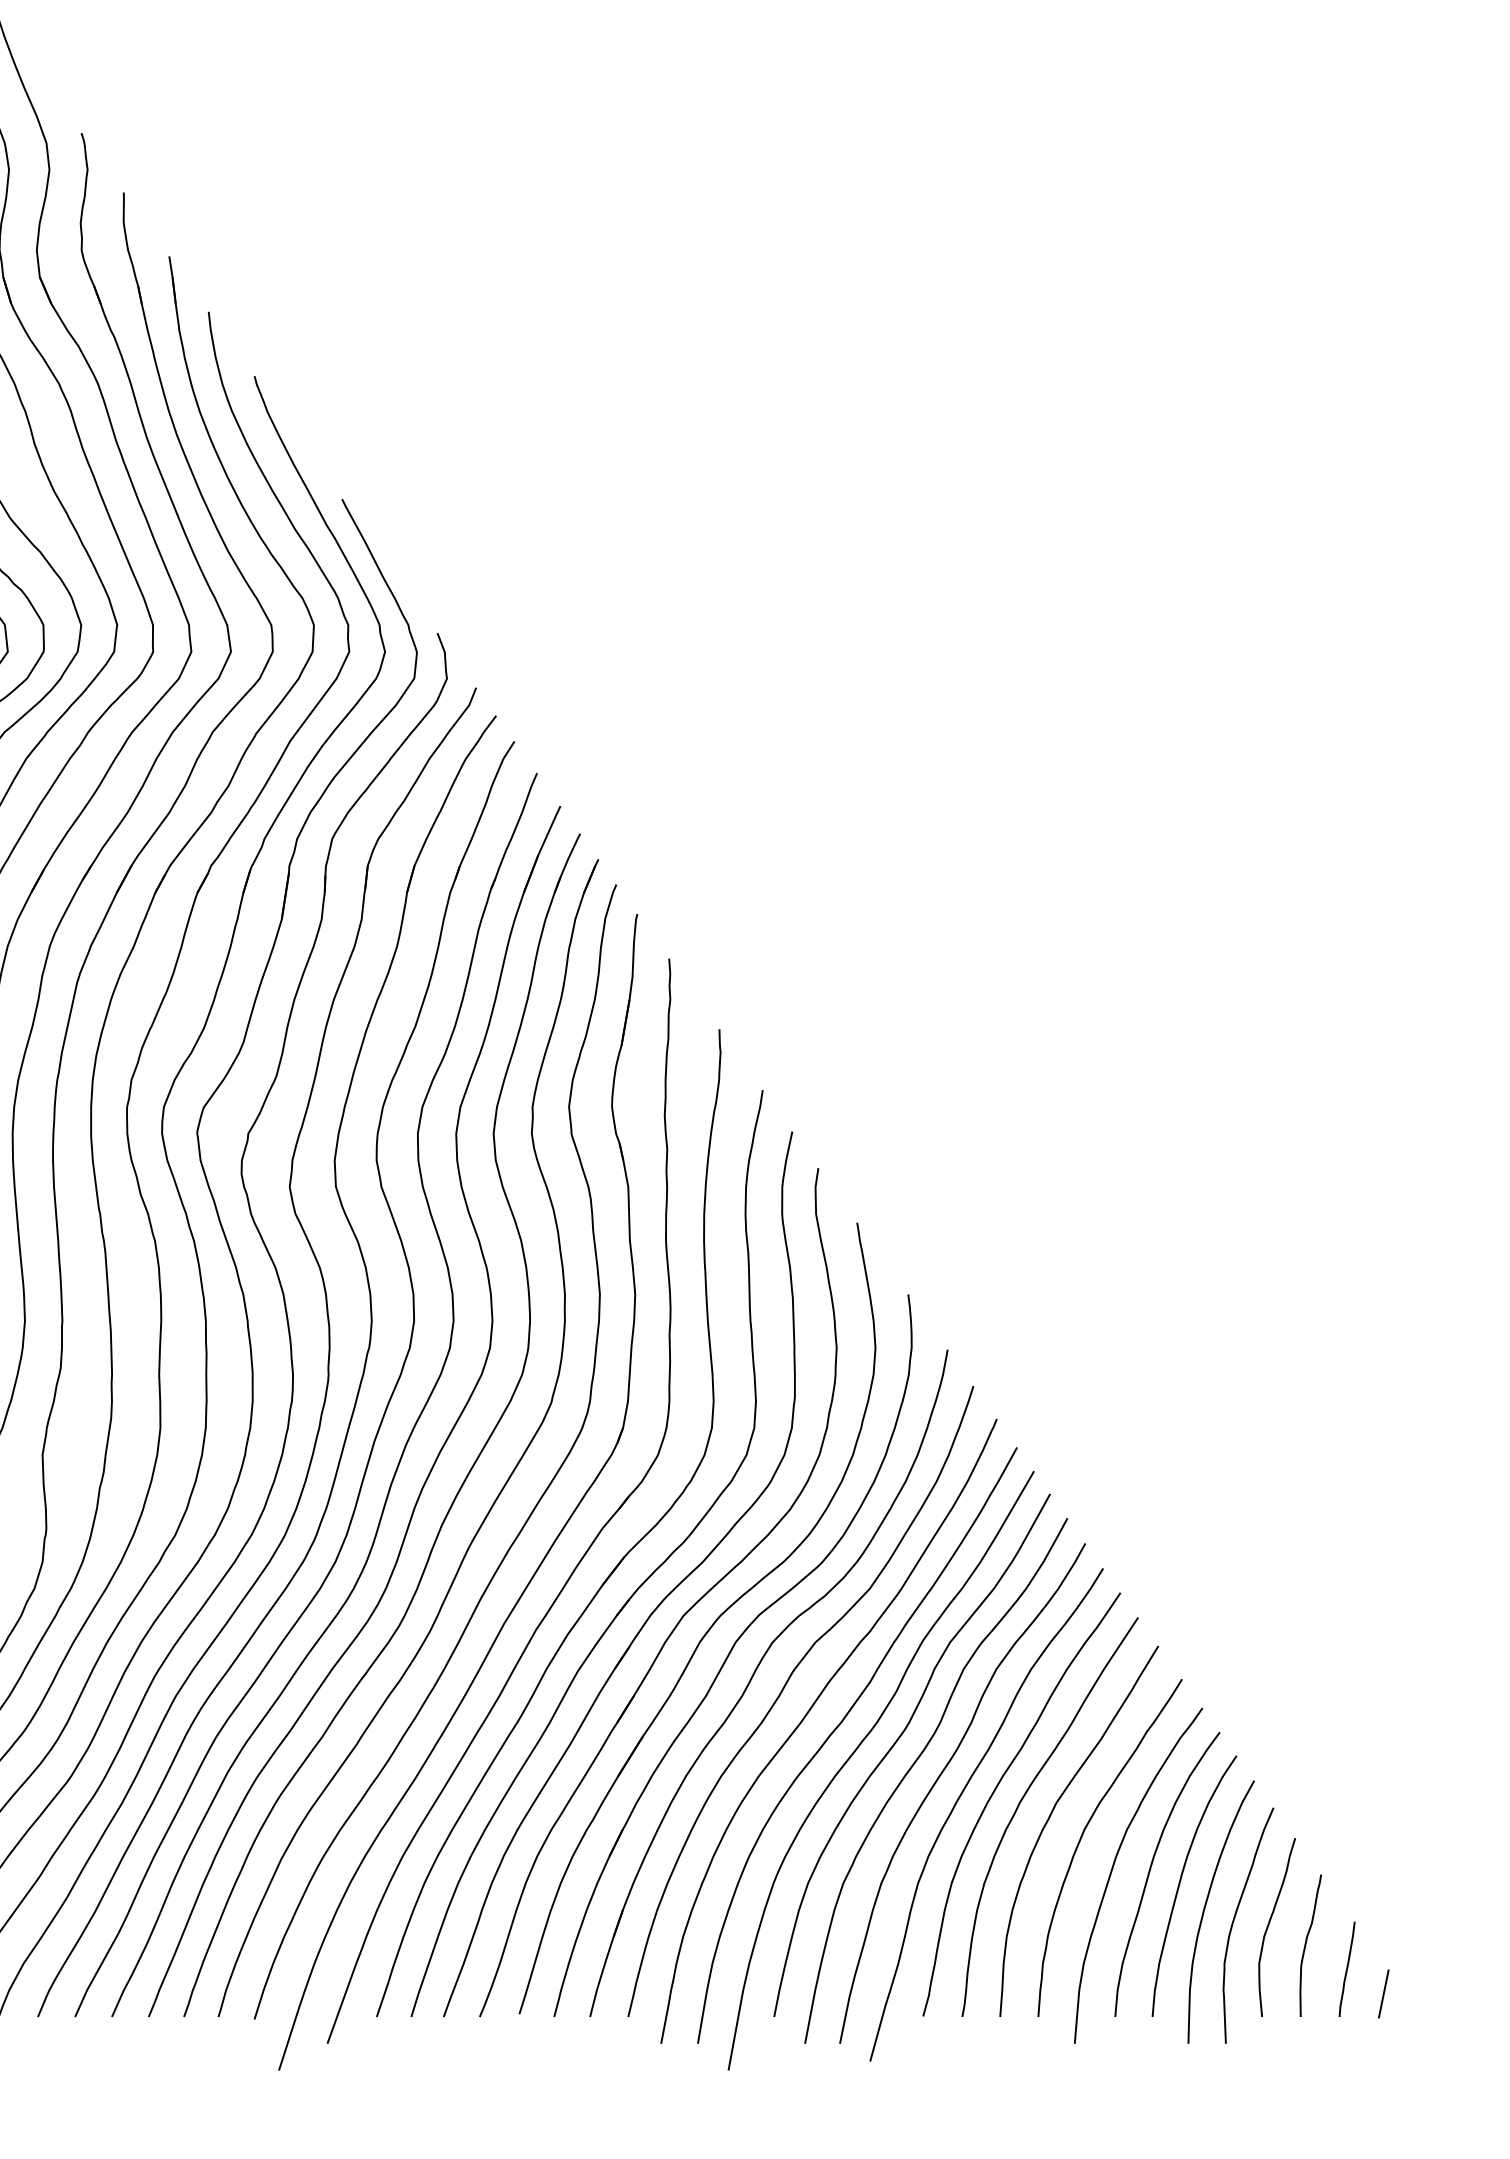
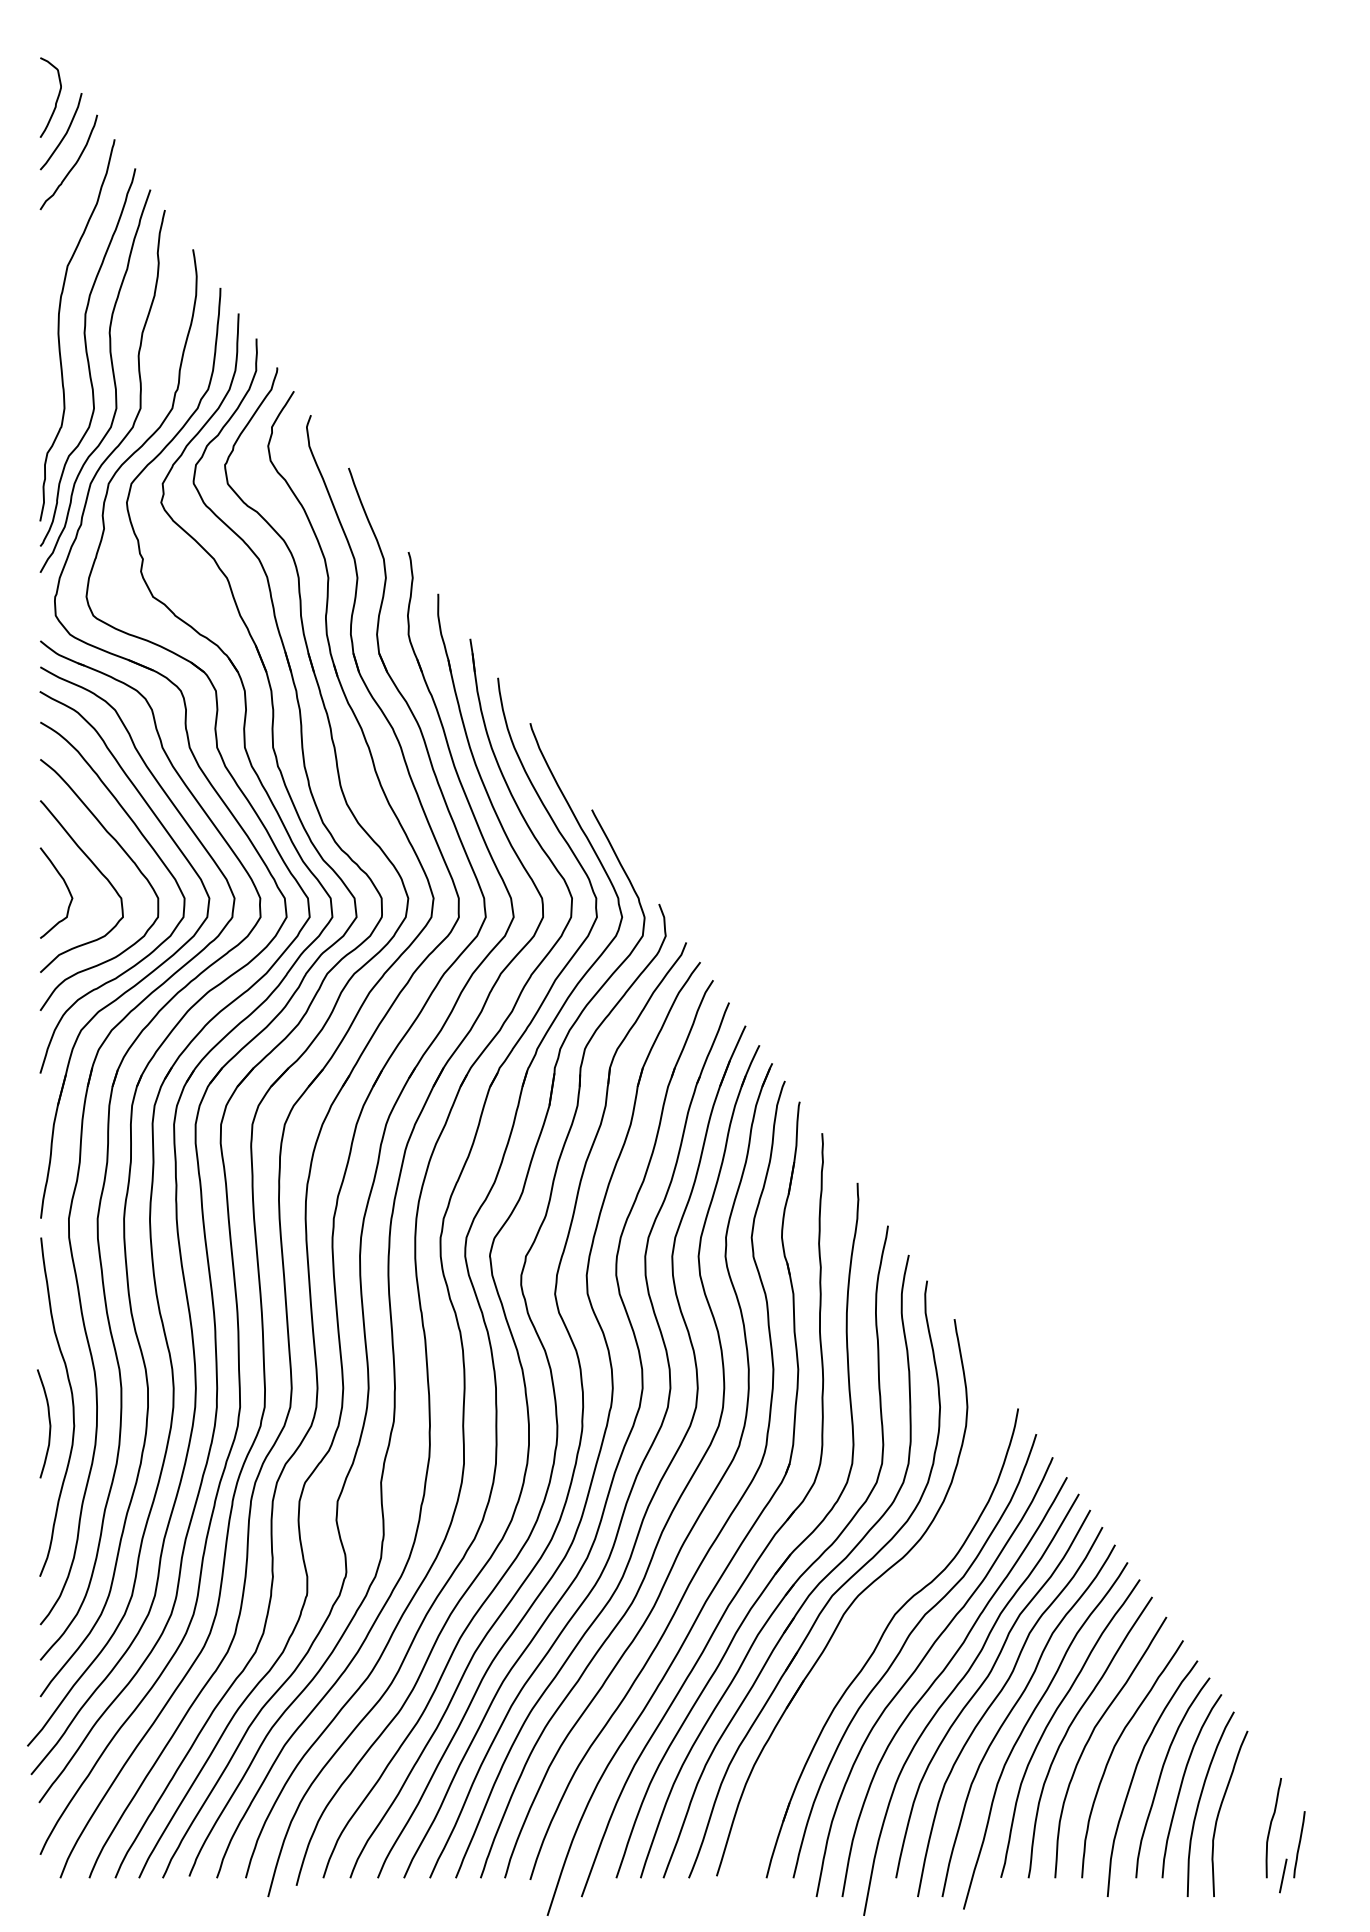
part: (732, 1655) -> (866, 1623), removed
curve: (1270, 1923) -> (1245, 1812), removed
line: (1384, 1993) -> (1283, 1875), moved

